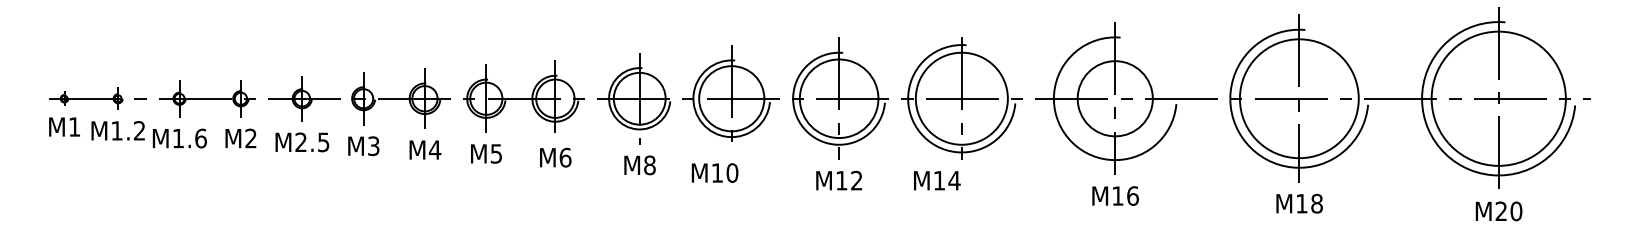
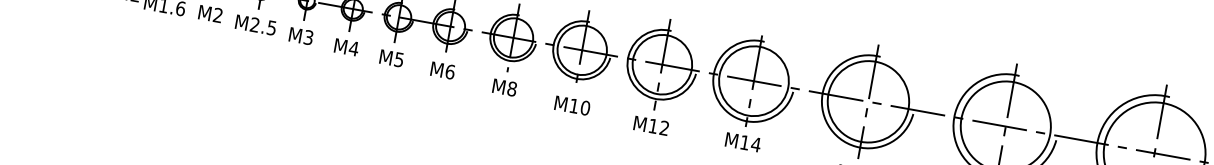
circle: (1114, 98) -> (867, 101), size x1.43
text: (714, 172) -> (572, 105), moved
text: (937, 180) -> (743, 142), moved

